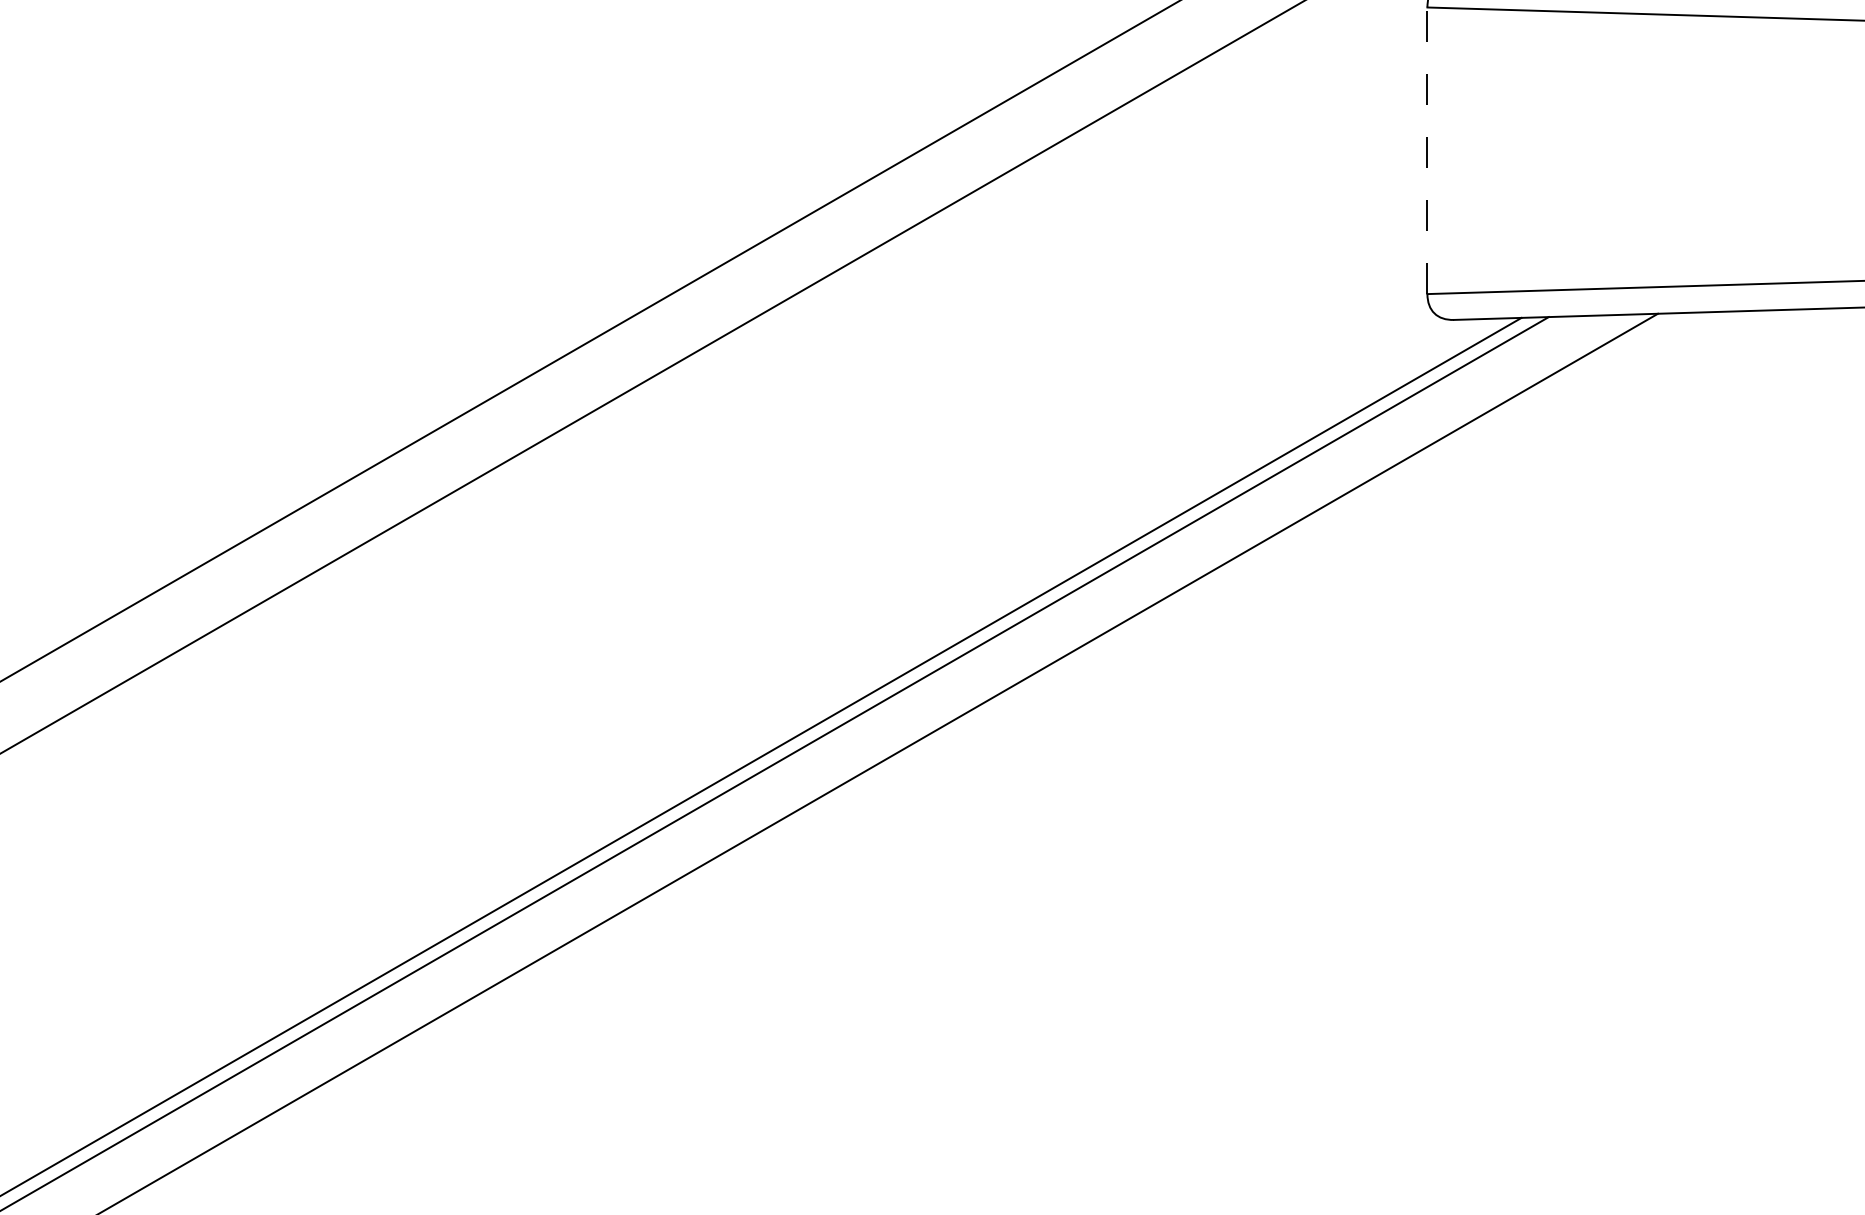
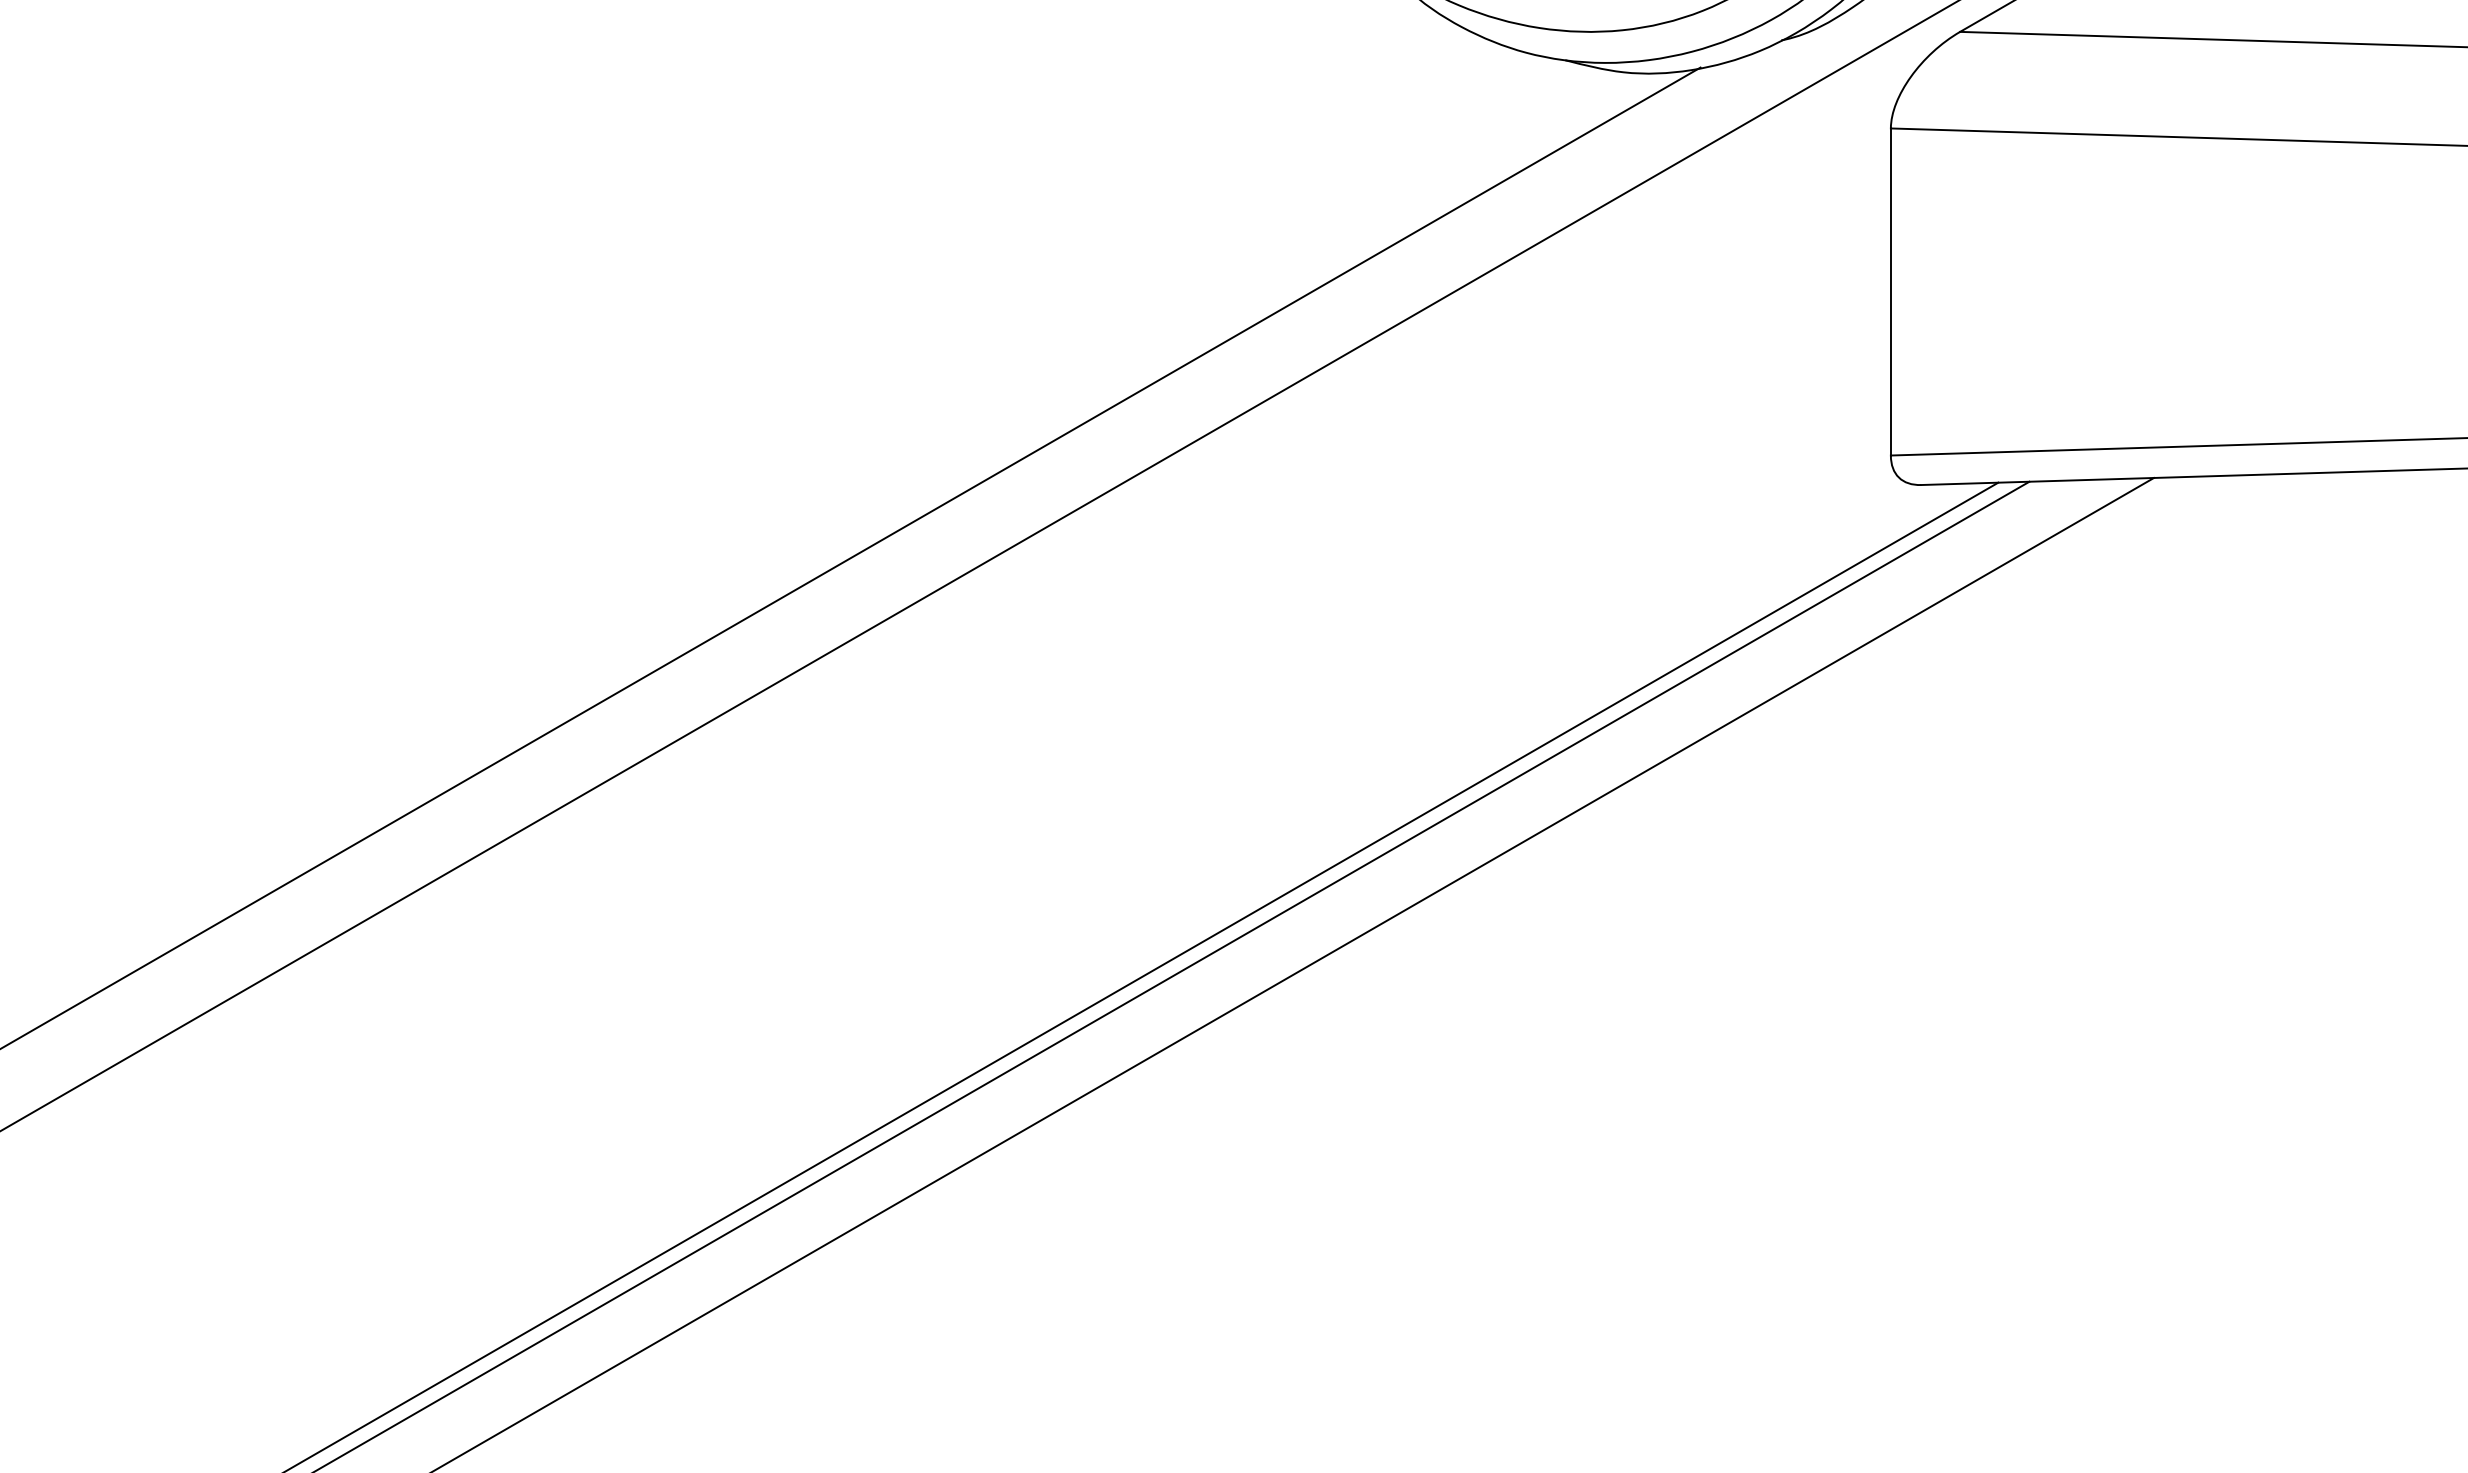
line: (1427, 150) -> (1890, 291), dashed -> solid

